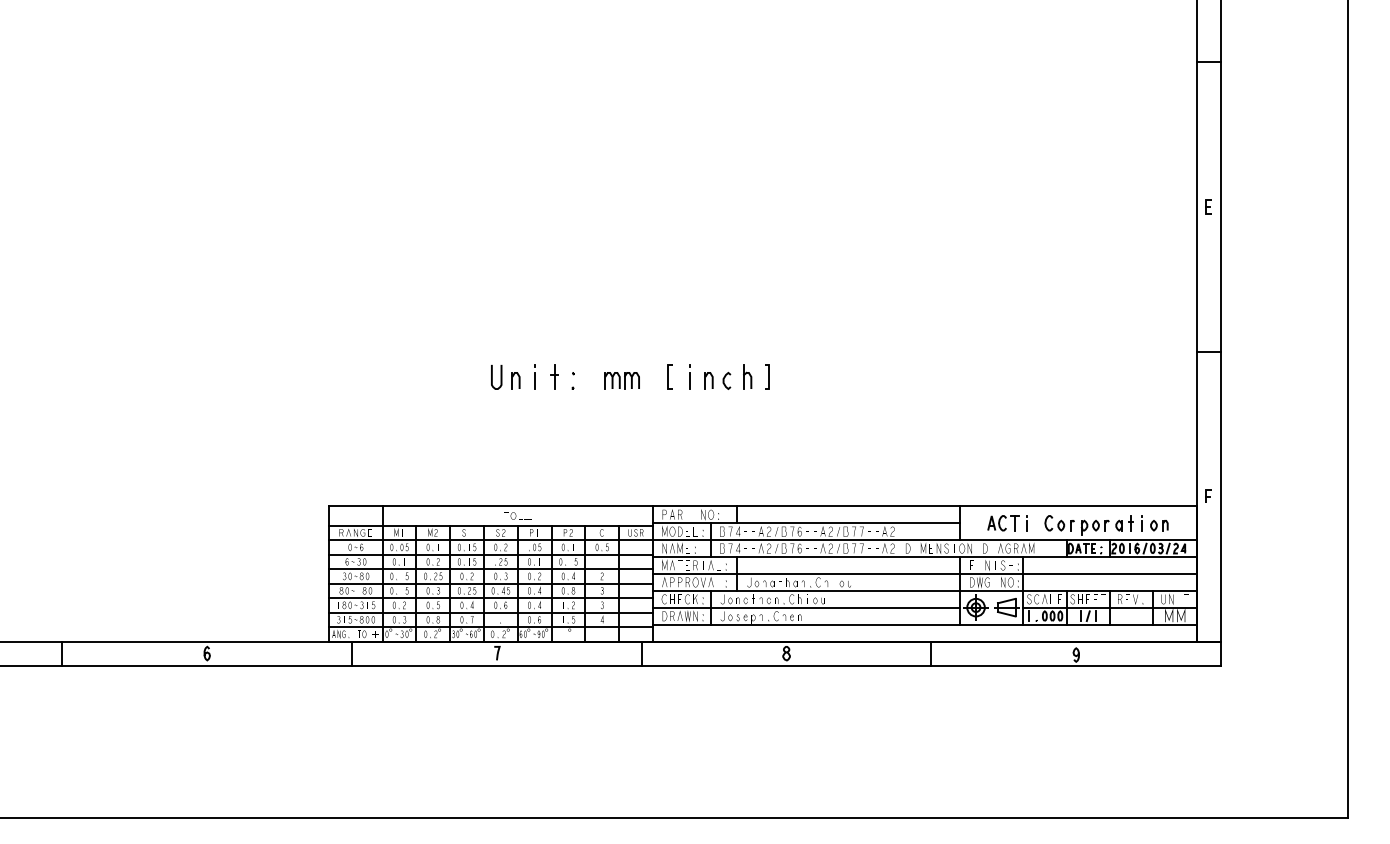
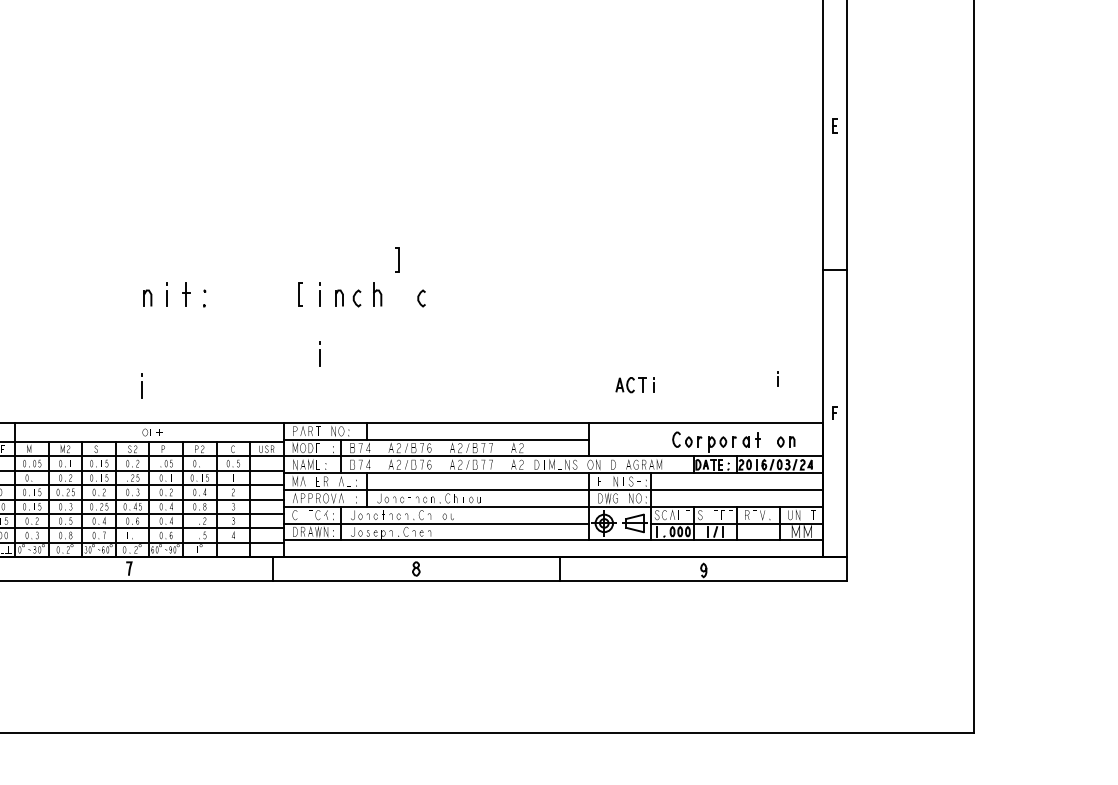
line: (768, 376) -> (398, 259), moved
curve: (492, 377) -> (124, 295), removed
part: (621, 380) -> (252, 298), removed
curve: (789, 380) -> (419, 298), added
line: (689, 436) -> (319, 353), added
line: (509, 468) -> (141, 385), added
part: (1007, 523) -> (635, 385), moved
line: (1141, 523) -> (777, 379), moved

